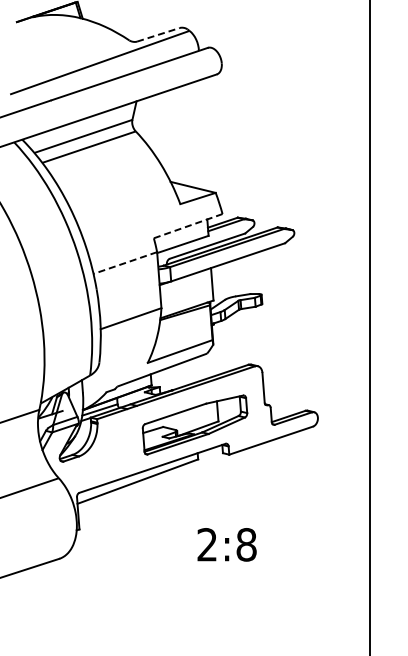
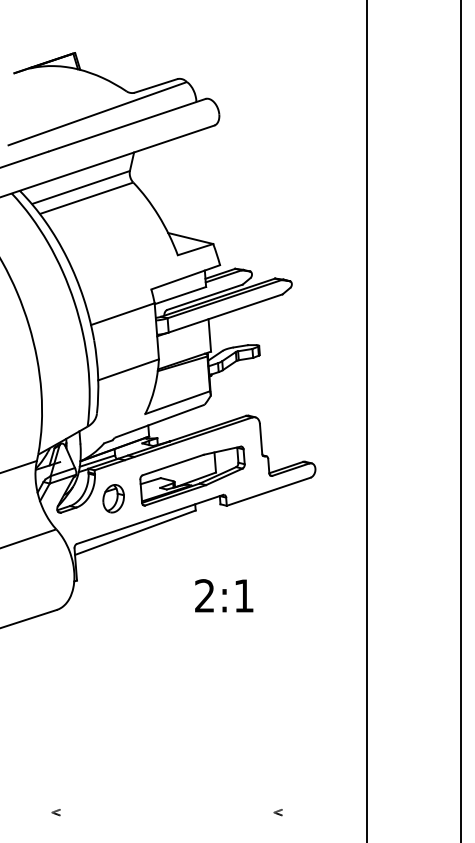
line: (158, 34) -> (156, 85), dashed -> solid
line: (188, 226) -> (186, 277), dashed -> solid
line: (124, 263) -> (122, 314), dashed -> solid
part: (115, 447) -> (113, 498), added
text: (246, 544) -> (244, 595), 2:8 -> 2:1

